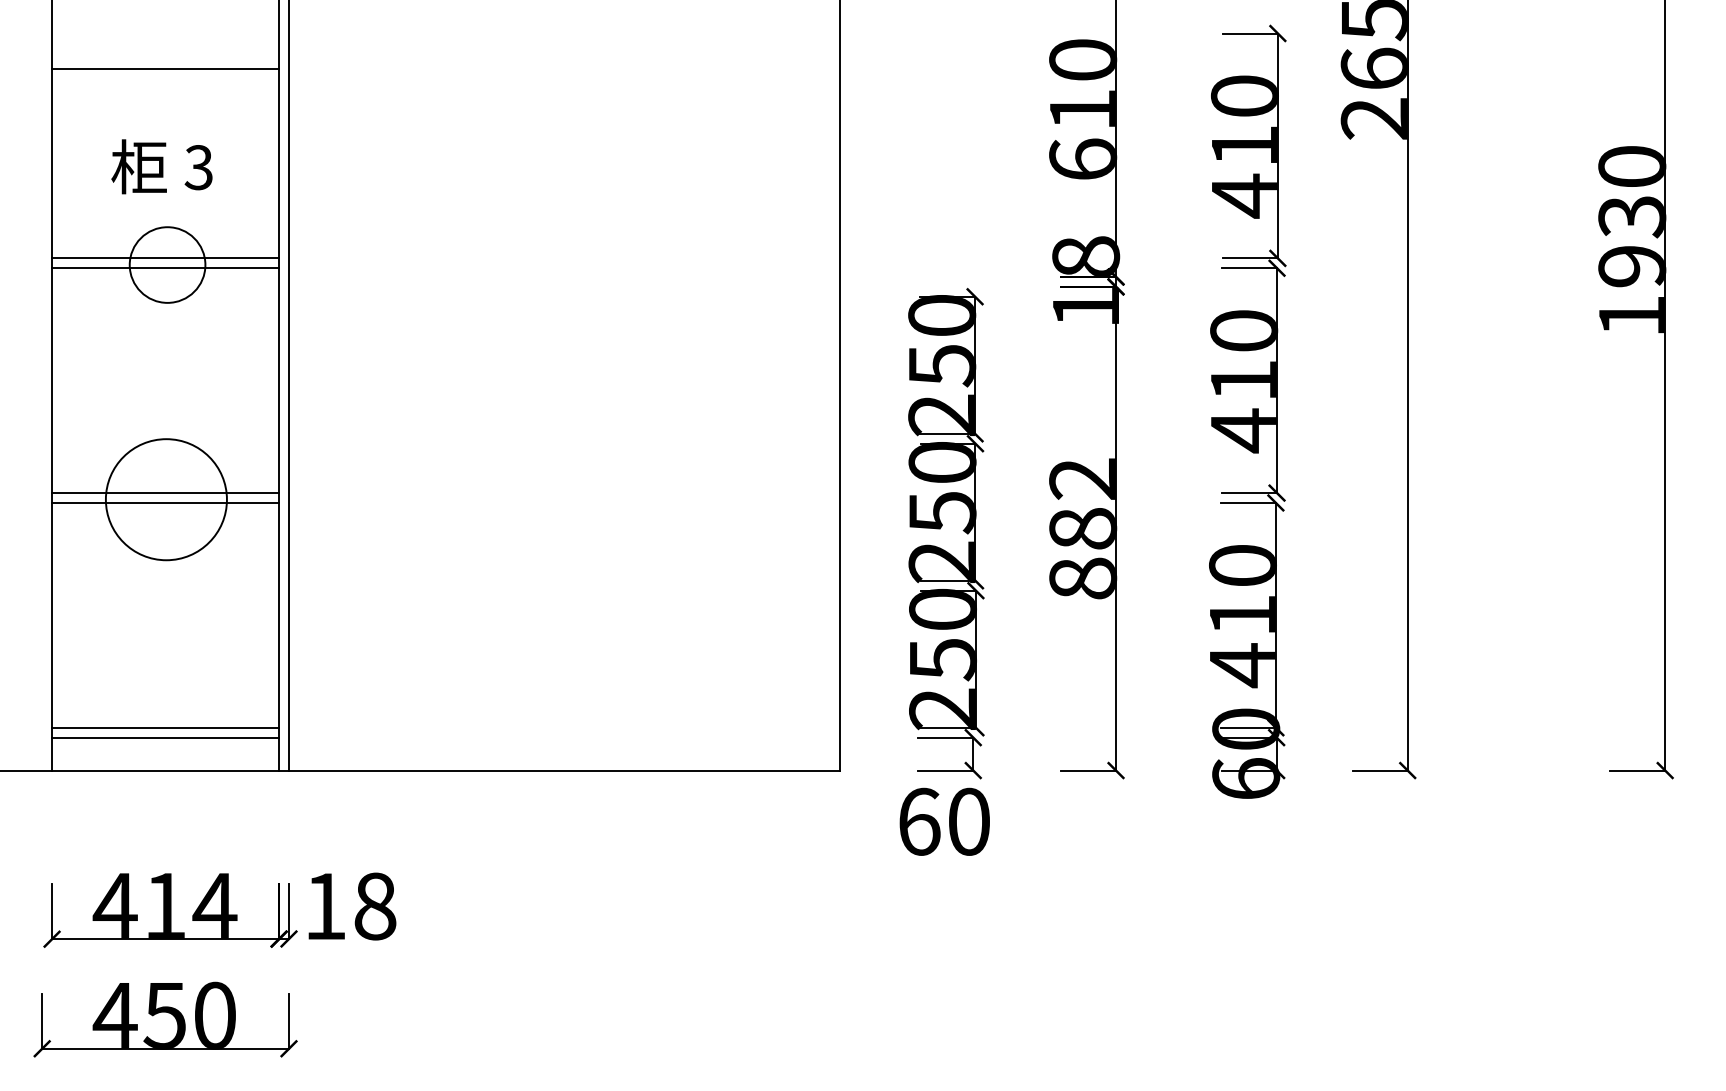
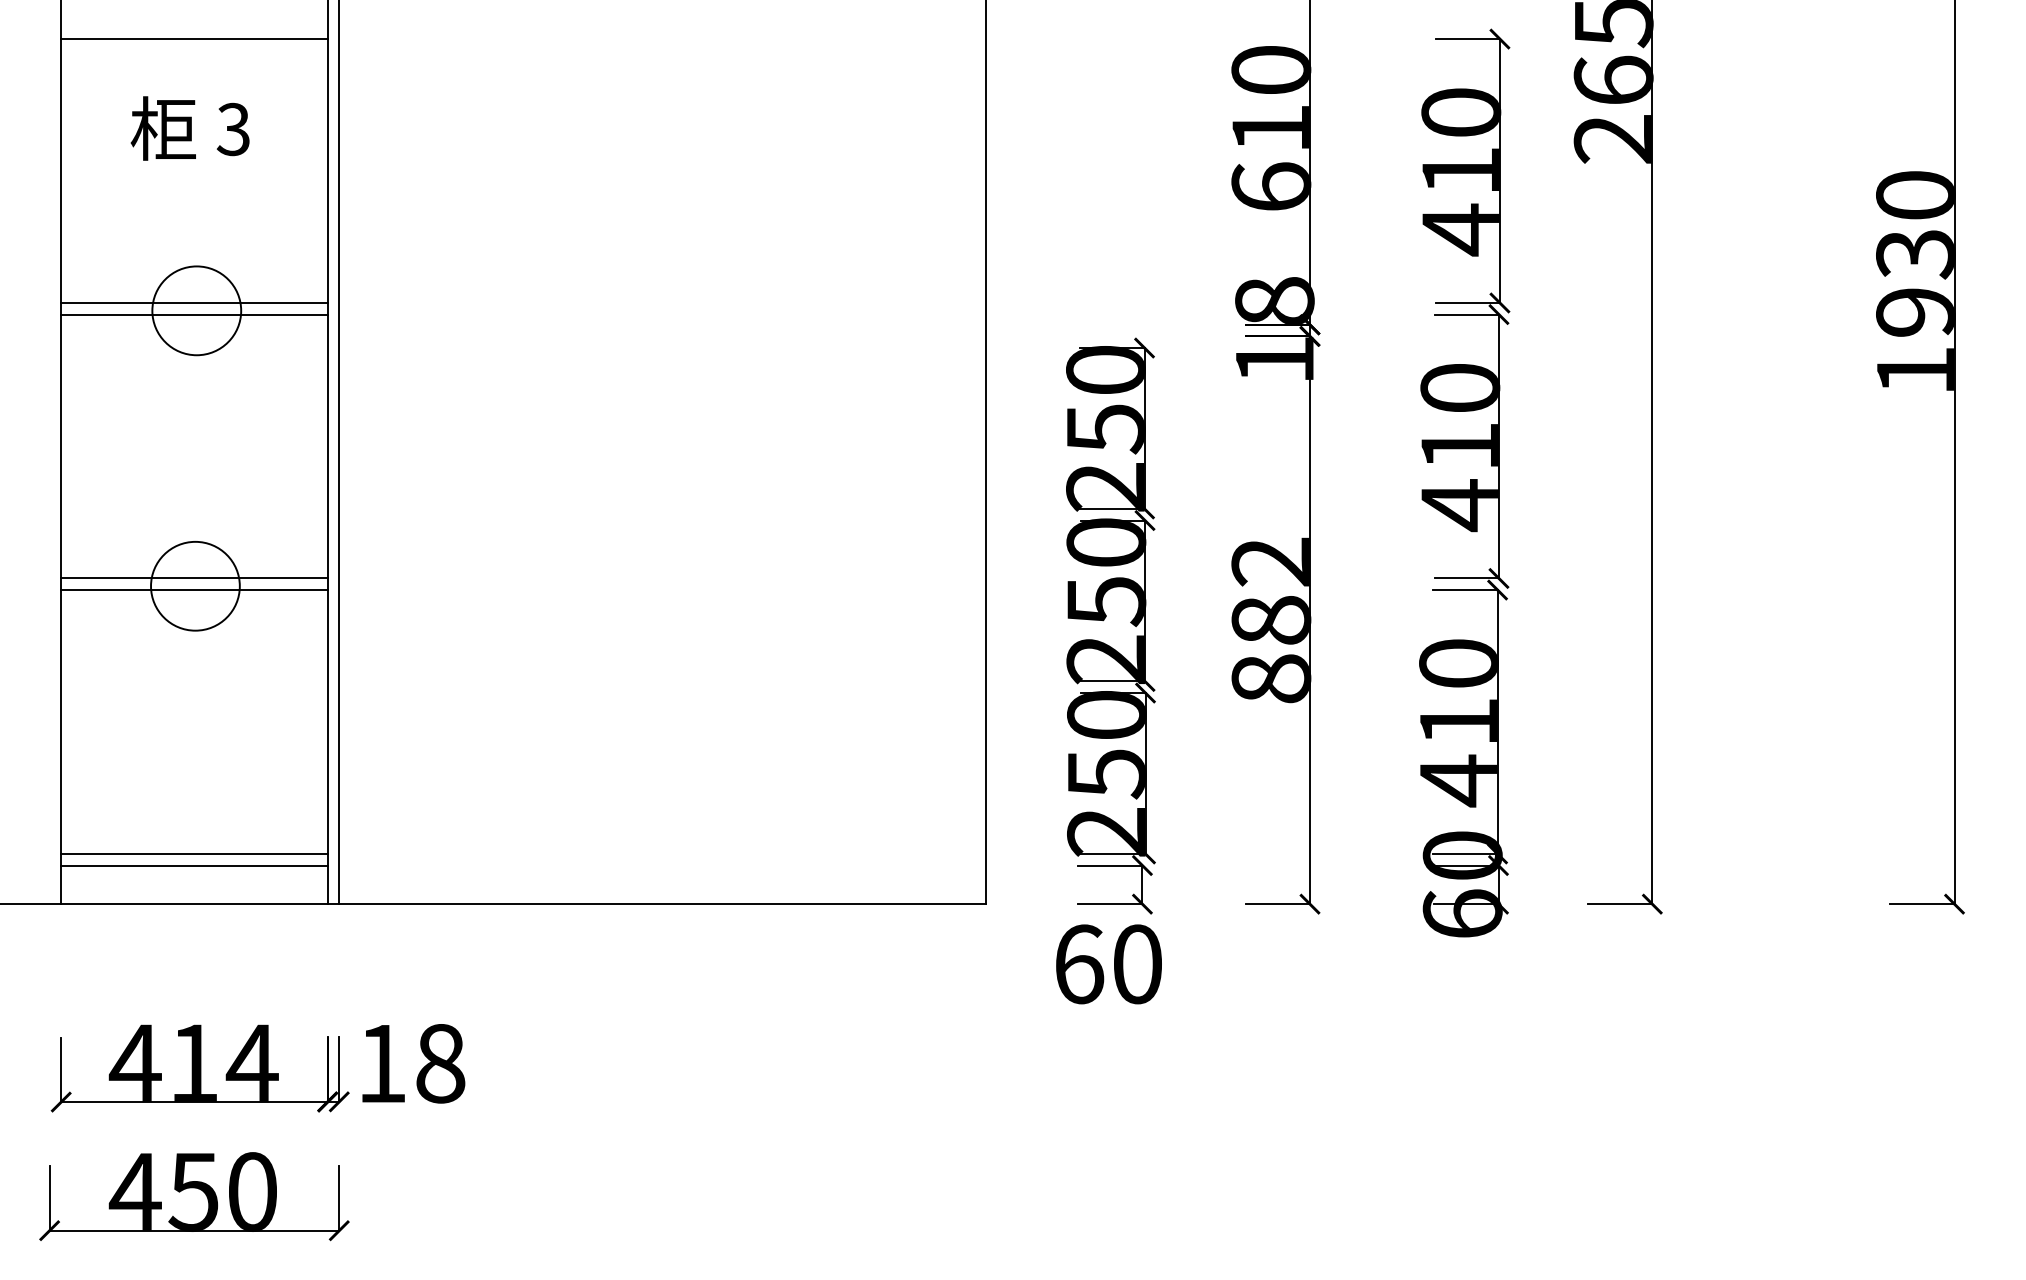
line: (165, 69) -> (194, 39), moved
text: (161, 166) -> (189, 128), moved
circle: (166, 499) -> (195, 585), size x0.62

